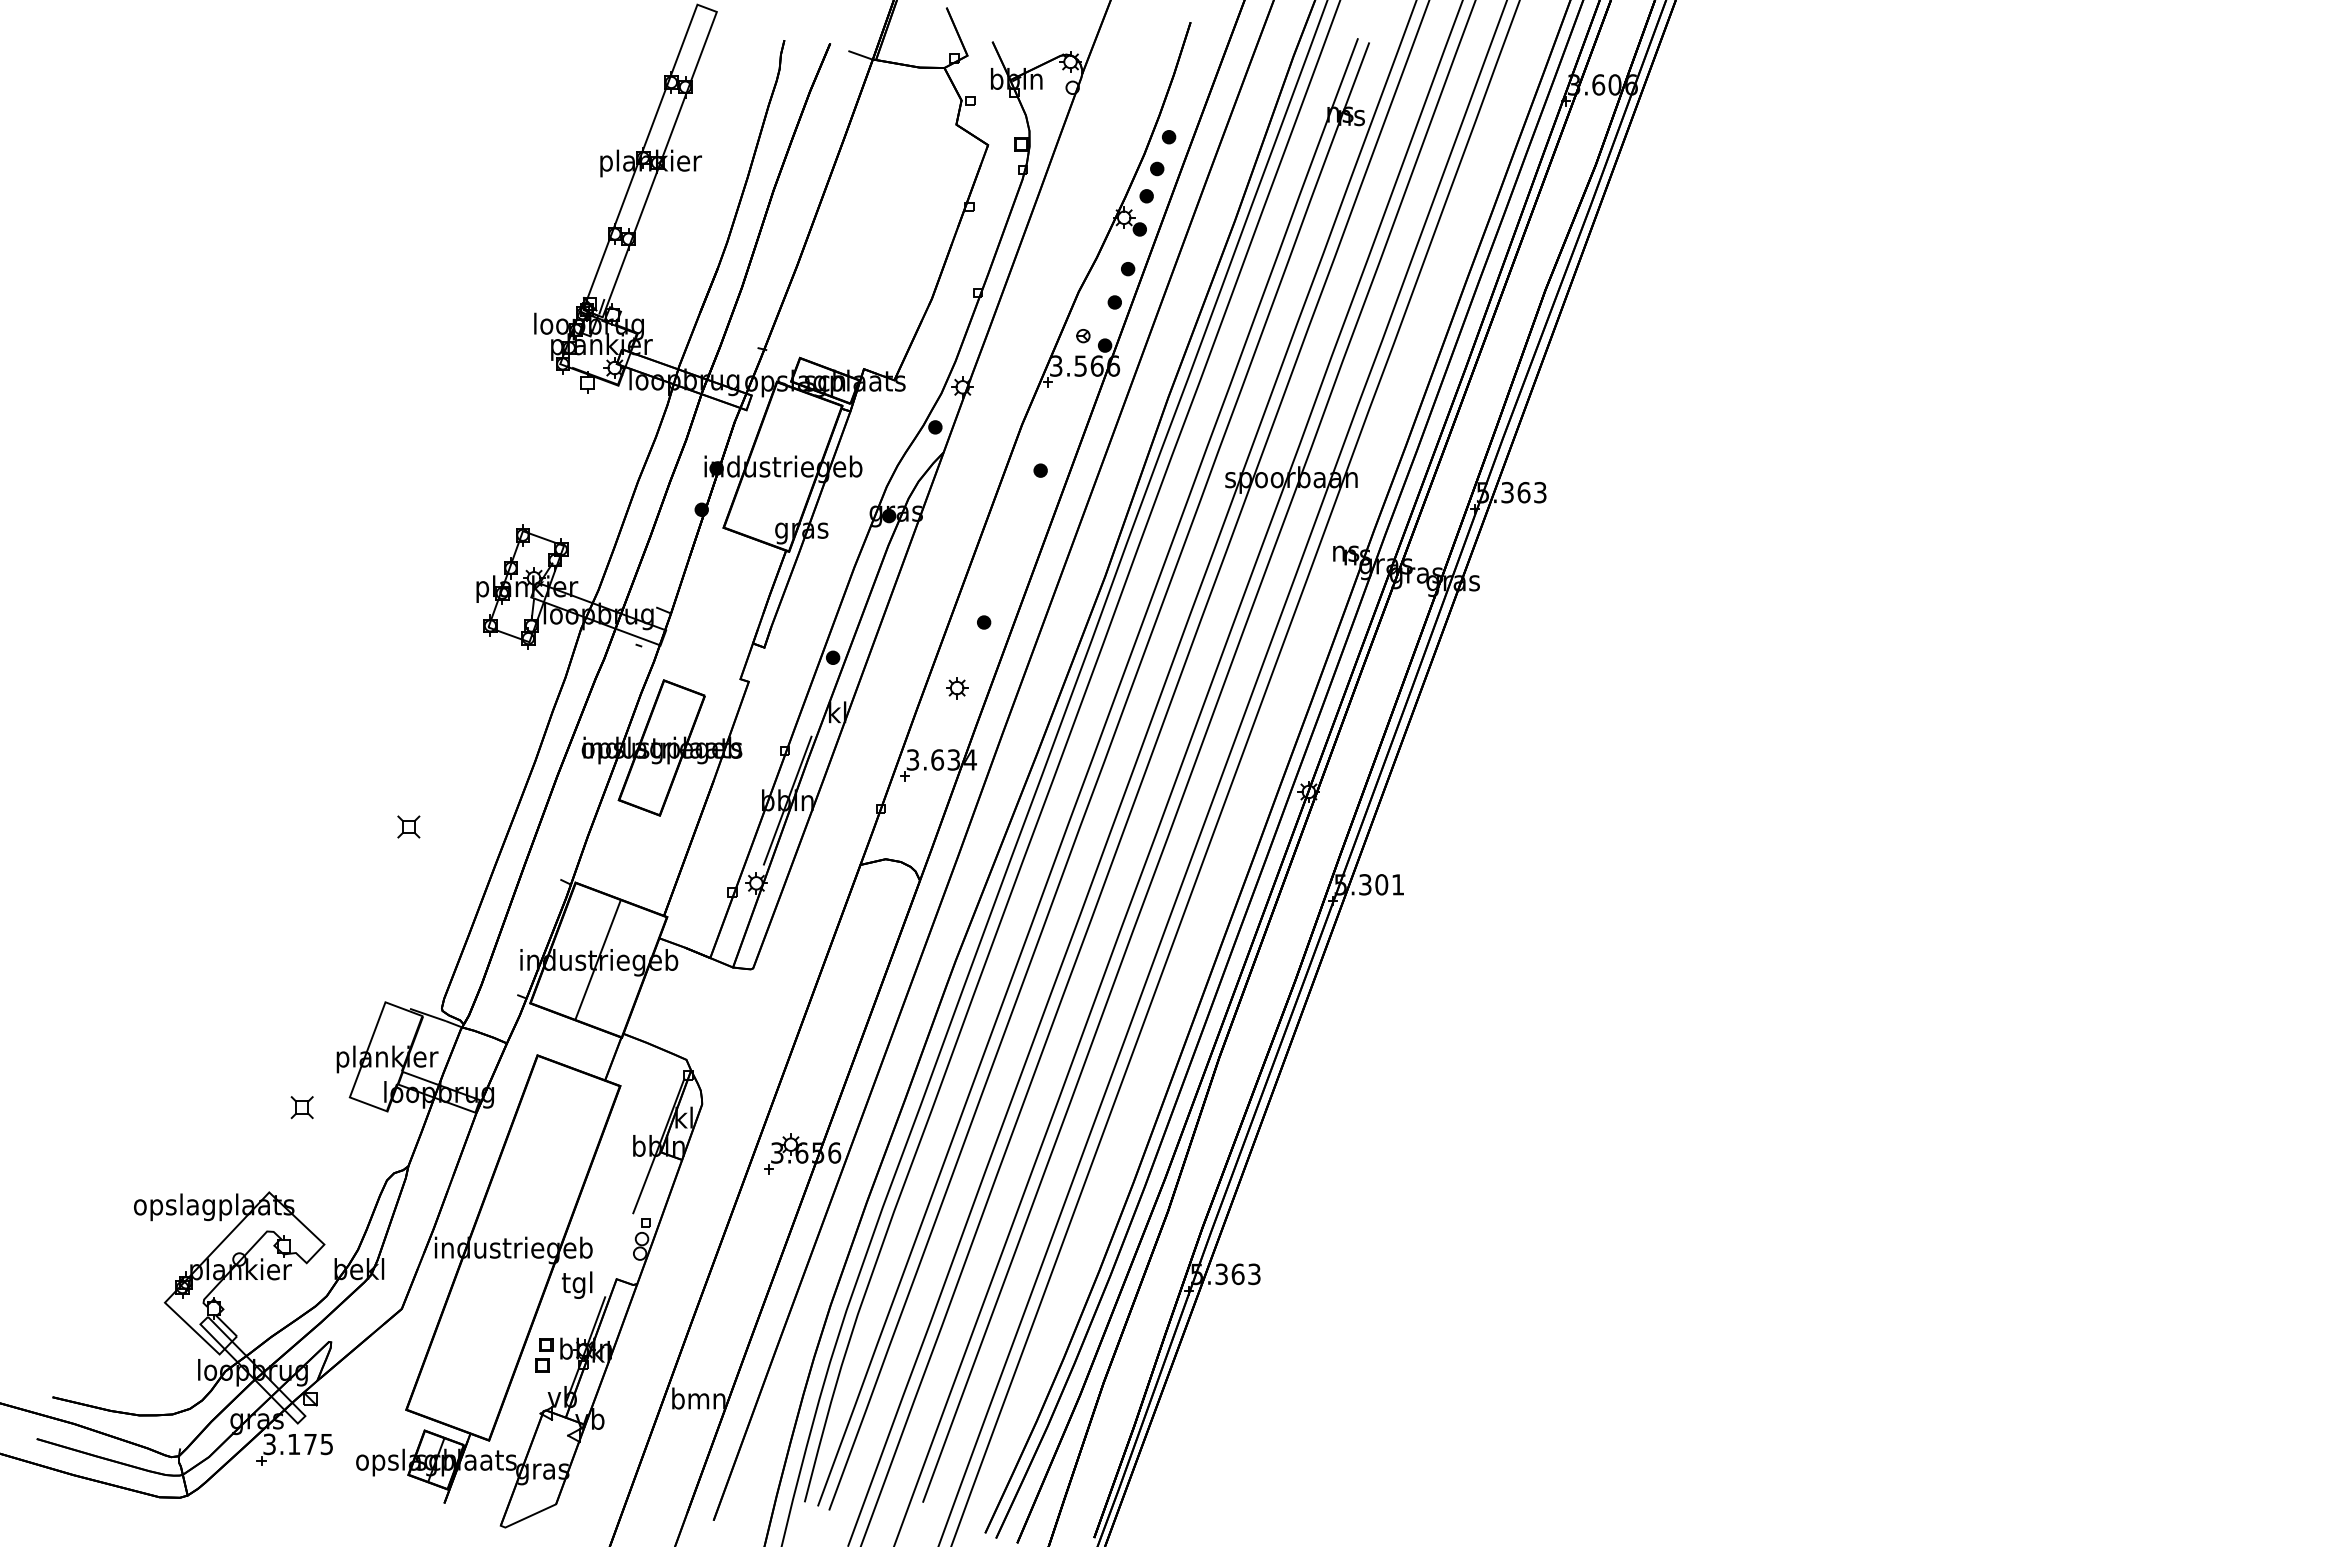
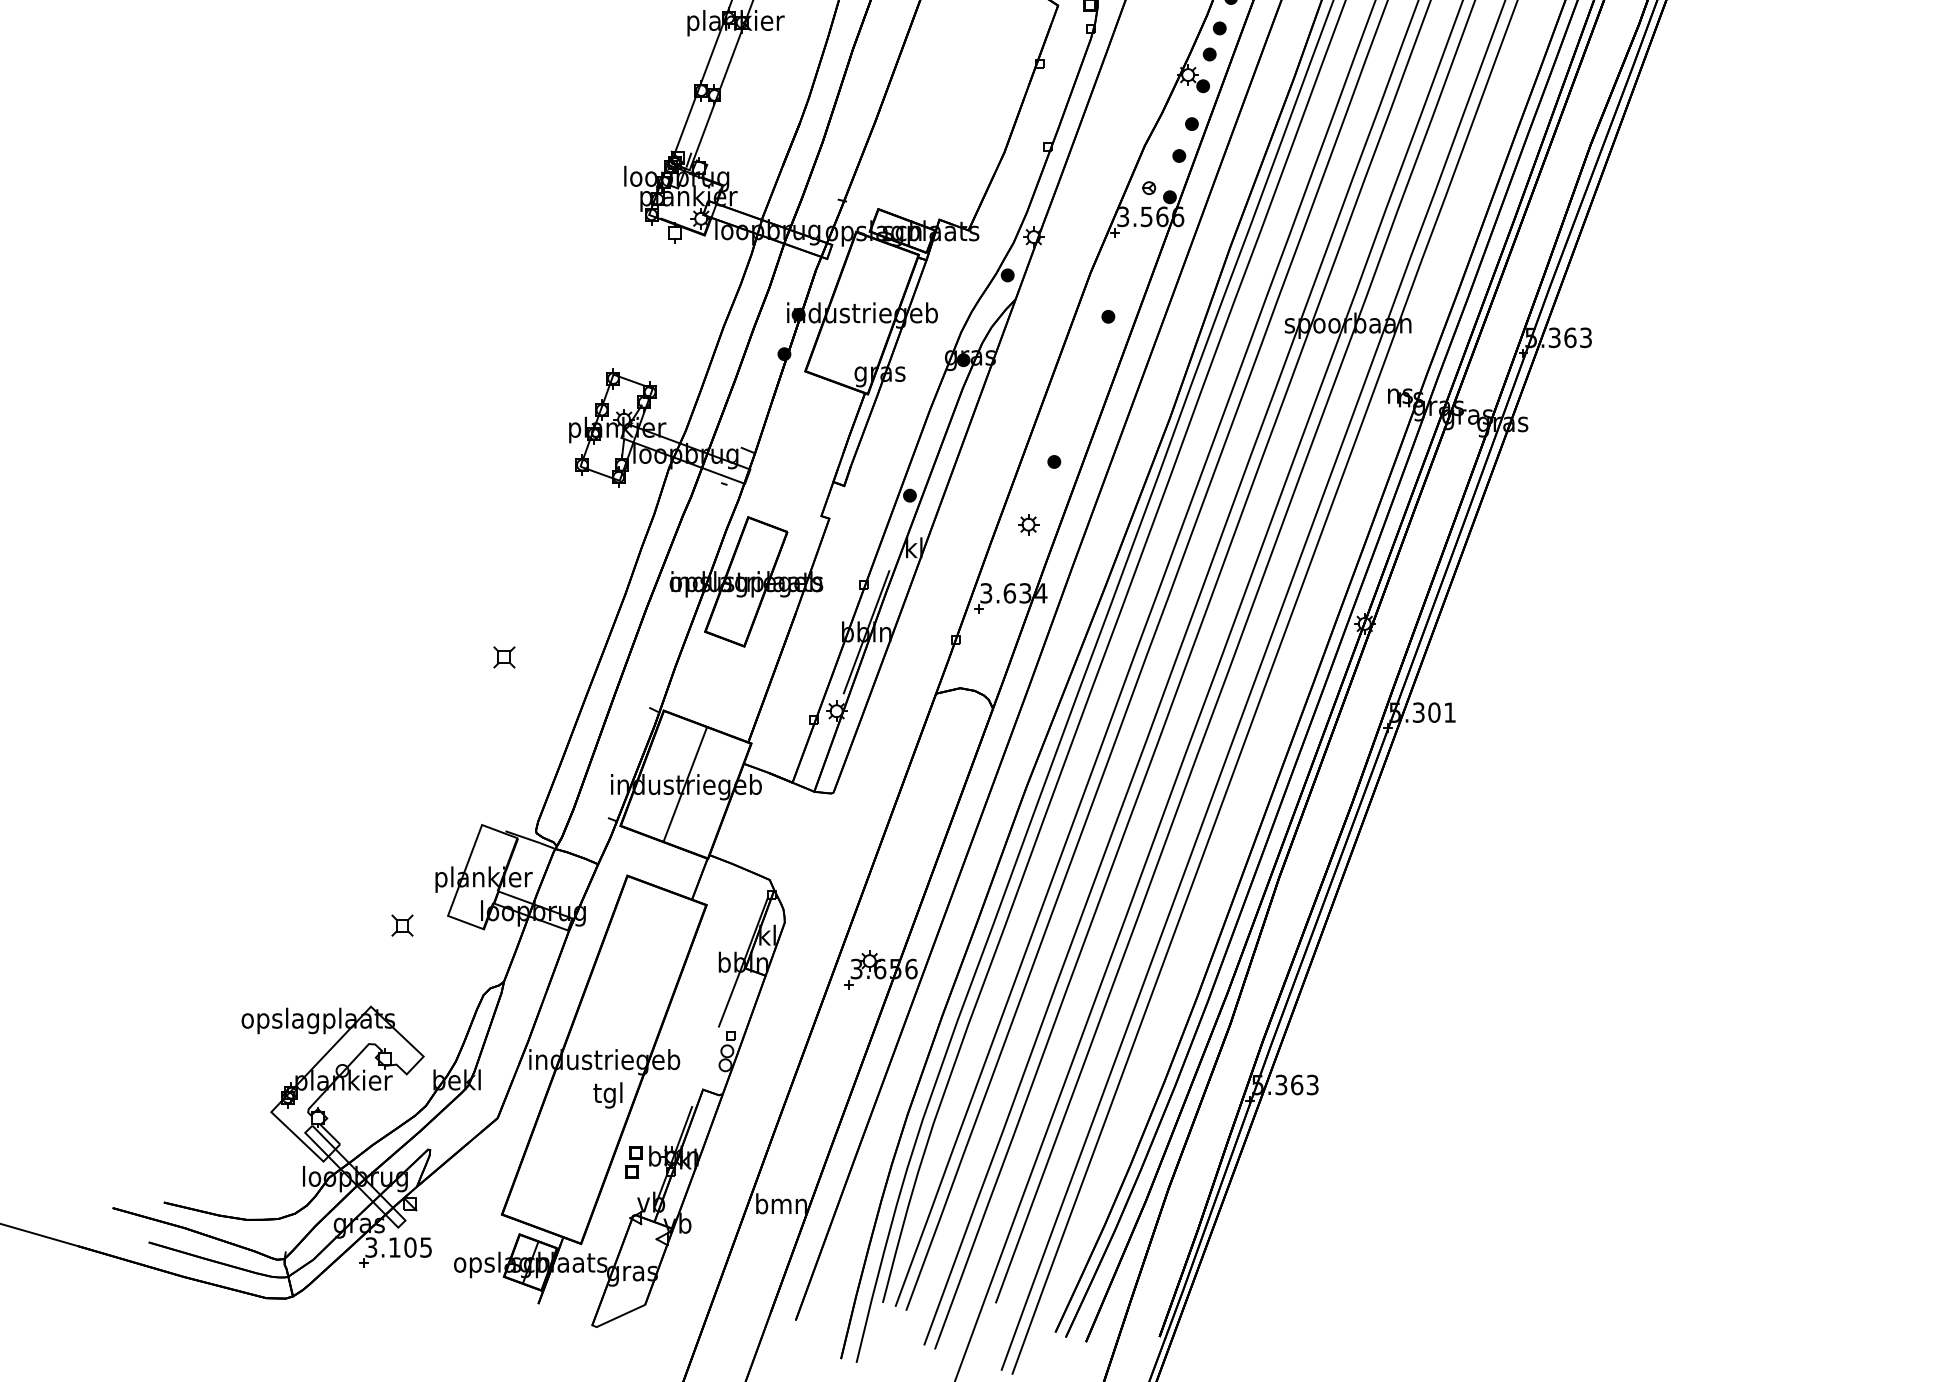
text: (577, 1284) -> (608, 1094), moved
text: (310, 1444) -> (410, 1247), 3.175 -> 3.105

